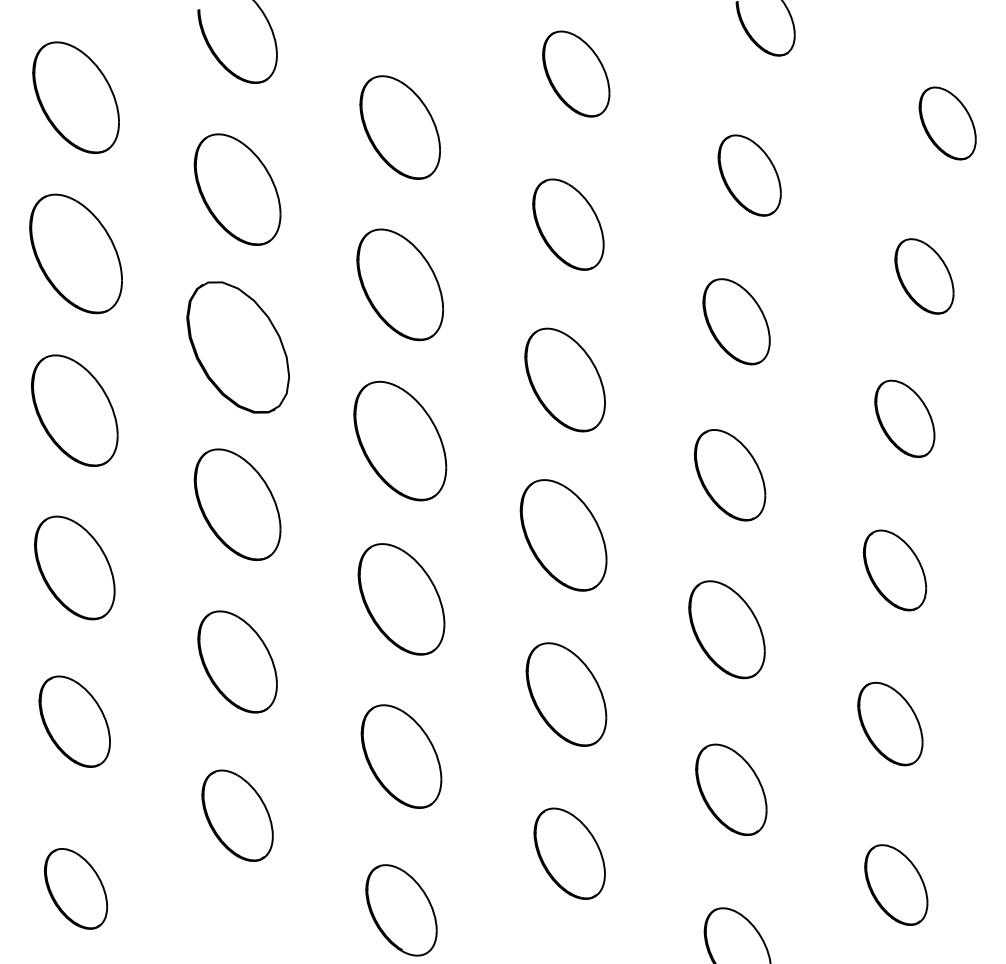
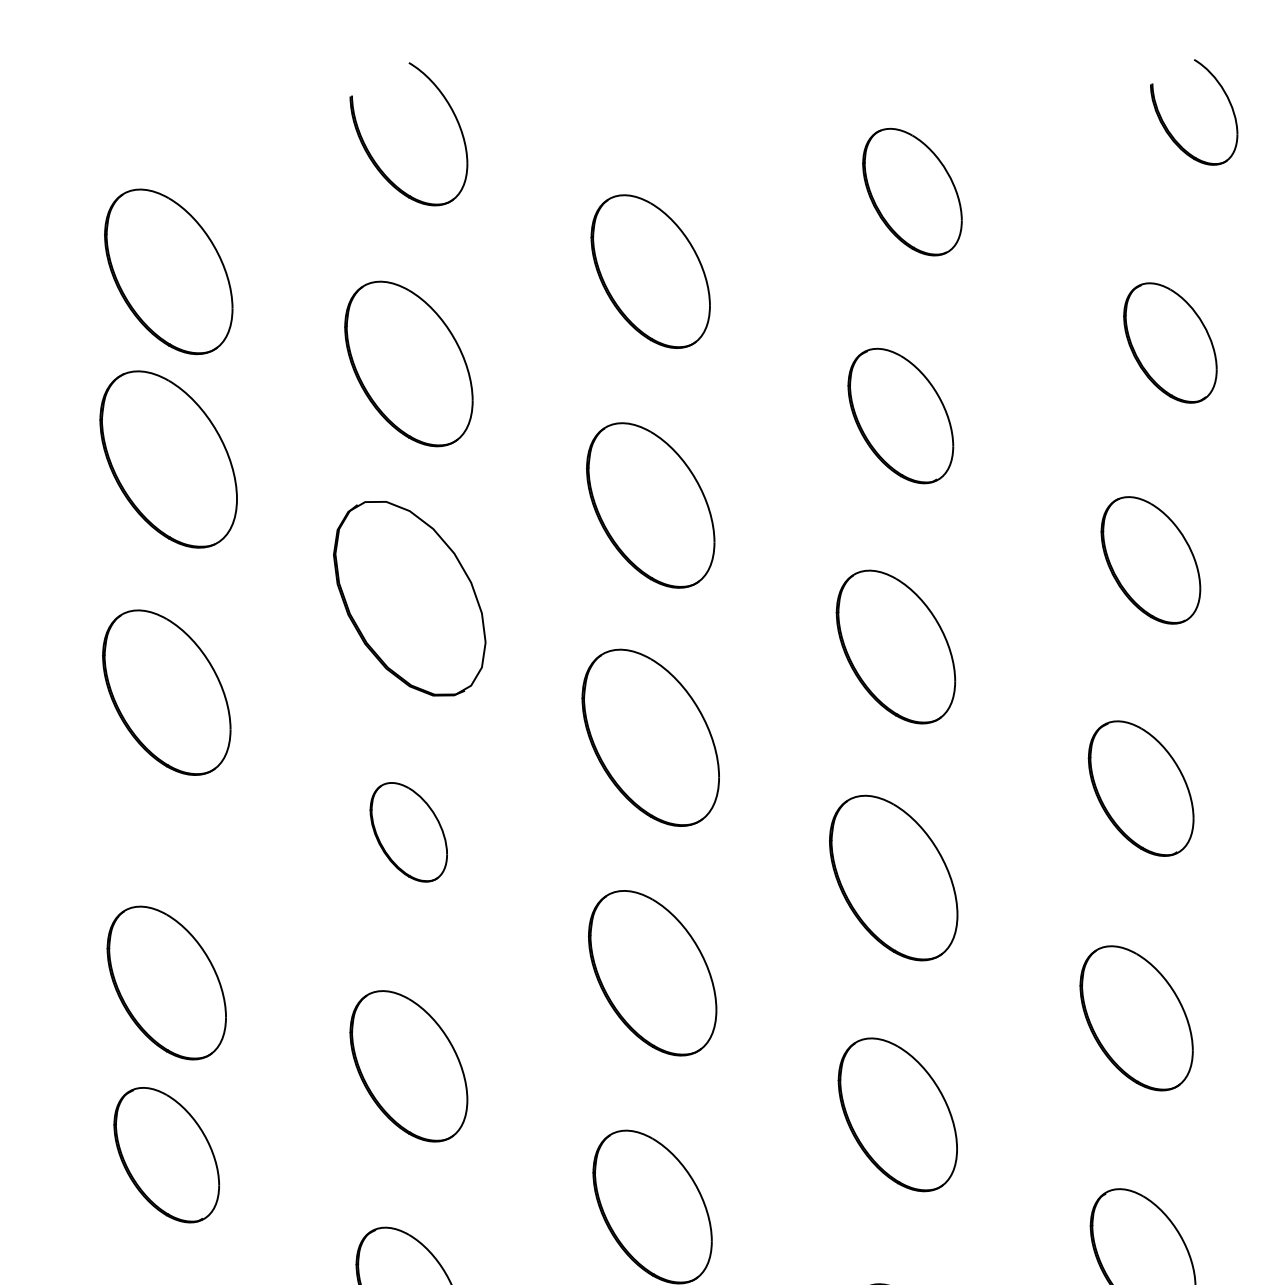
part: (75, 97) -> (167, 271), moved
part: (237, 504) -> (408, 832), size x0.6
part: (74, 567) -> (166, 982), moved

